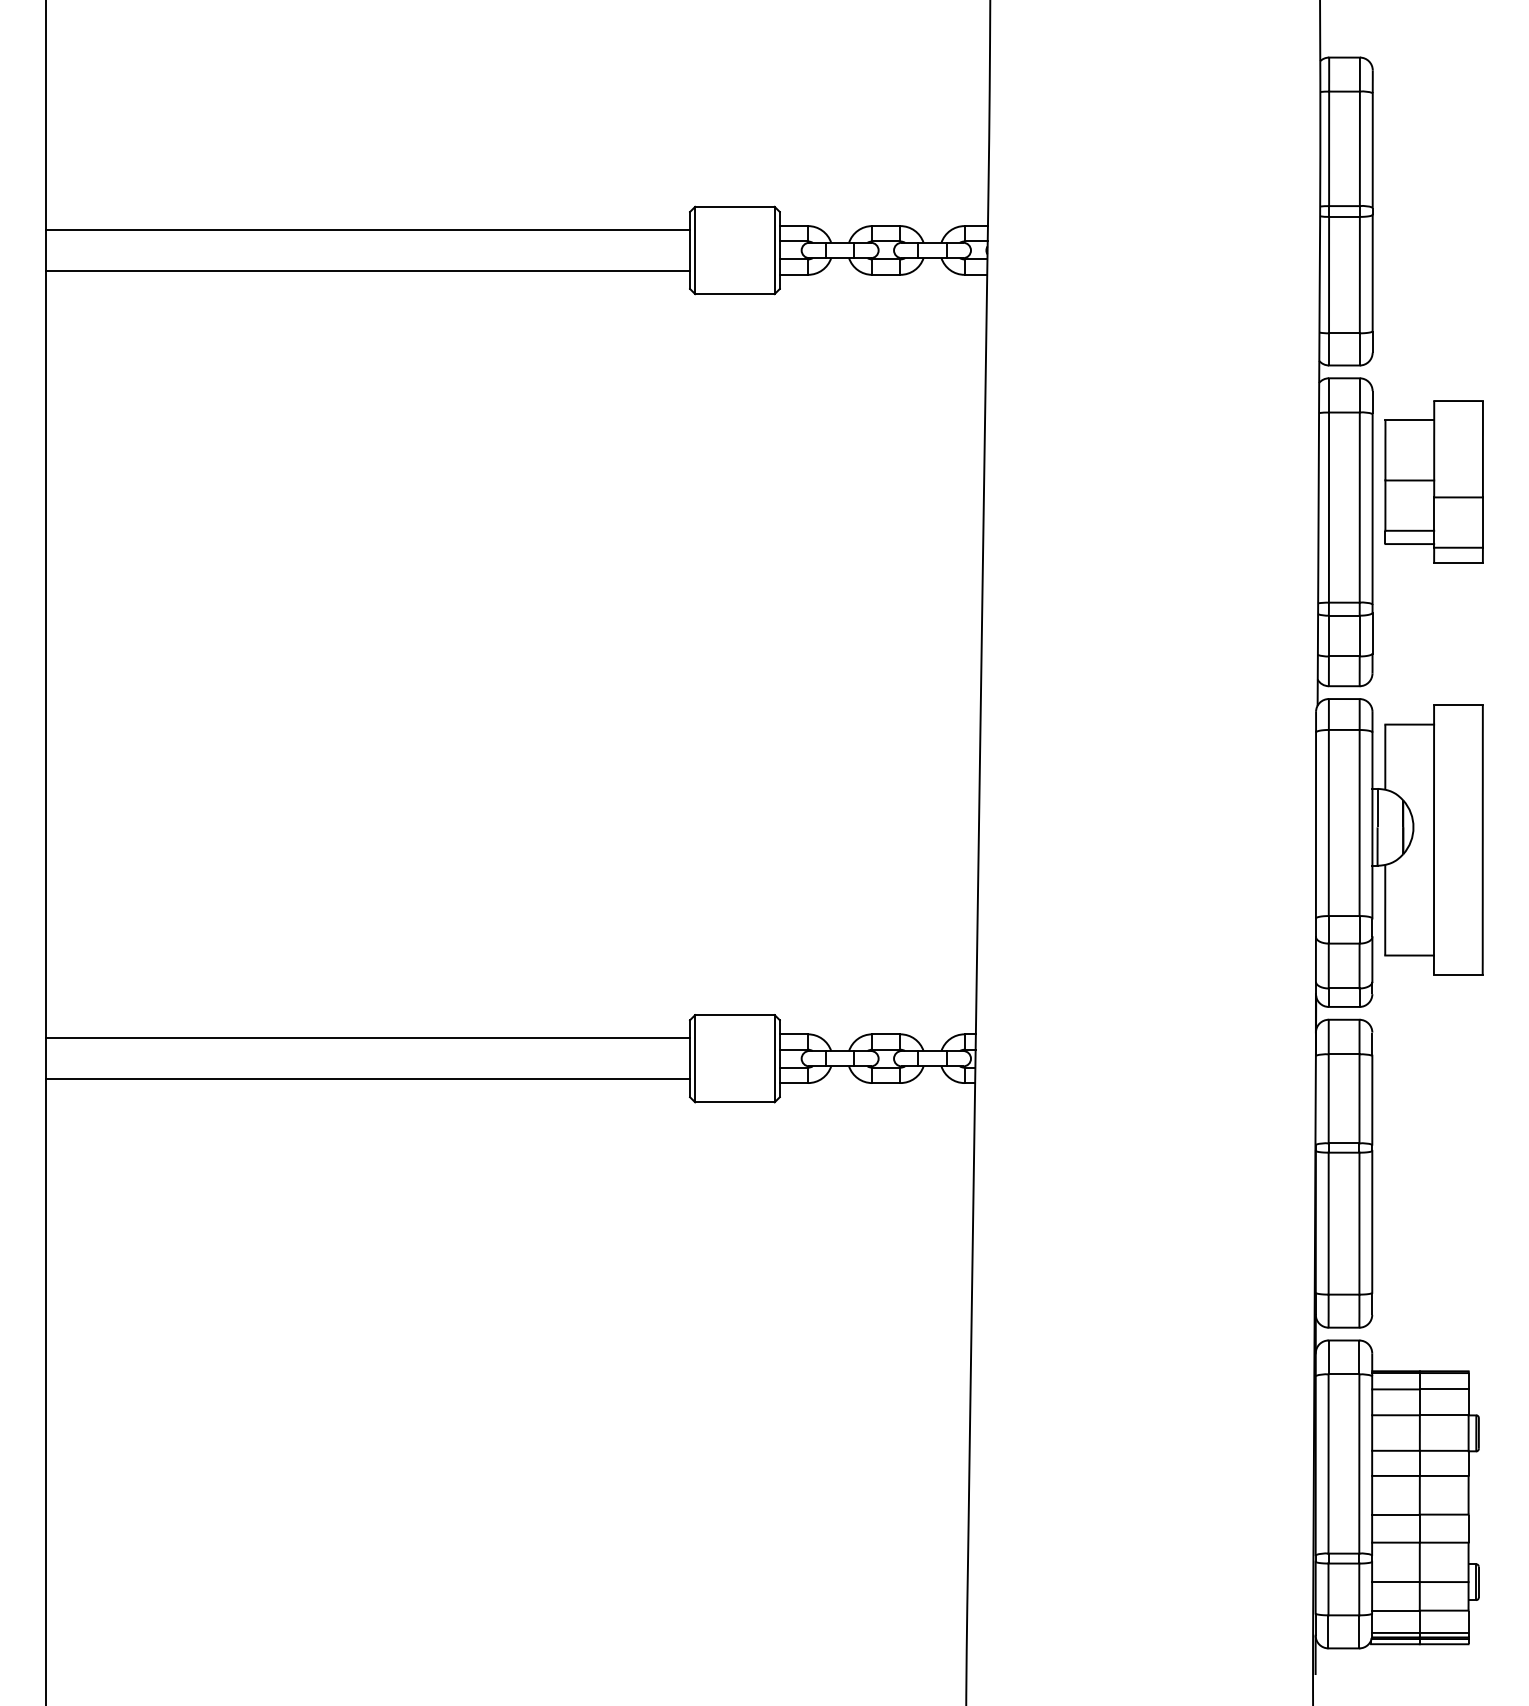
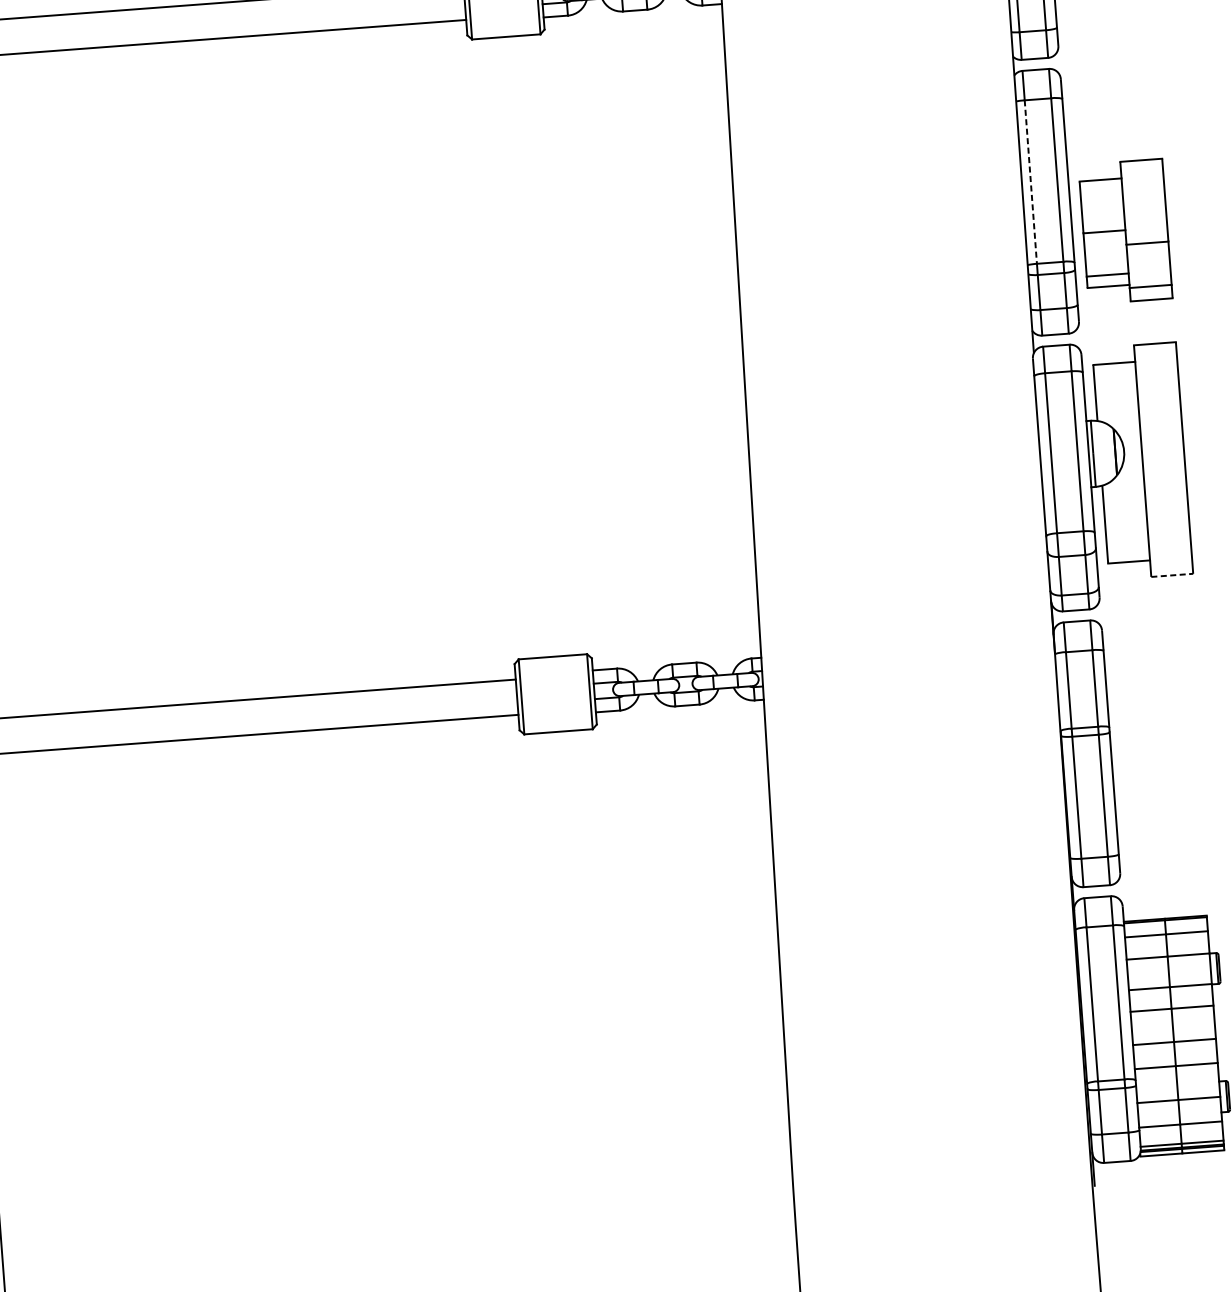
part: (1433, 481) -> (1124, 231), moved
line: (1328, 508) -> (1030, 182), solid -> dashed
line: (1458, 974) -> (1172, 575), solid -> dashed

